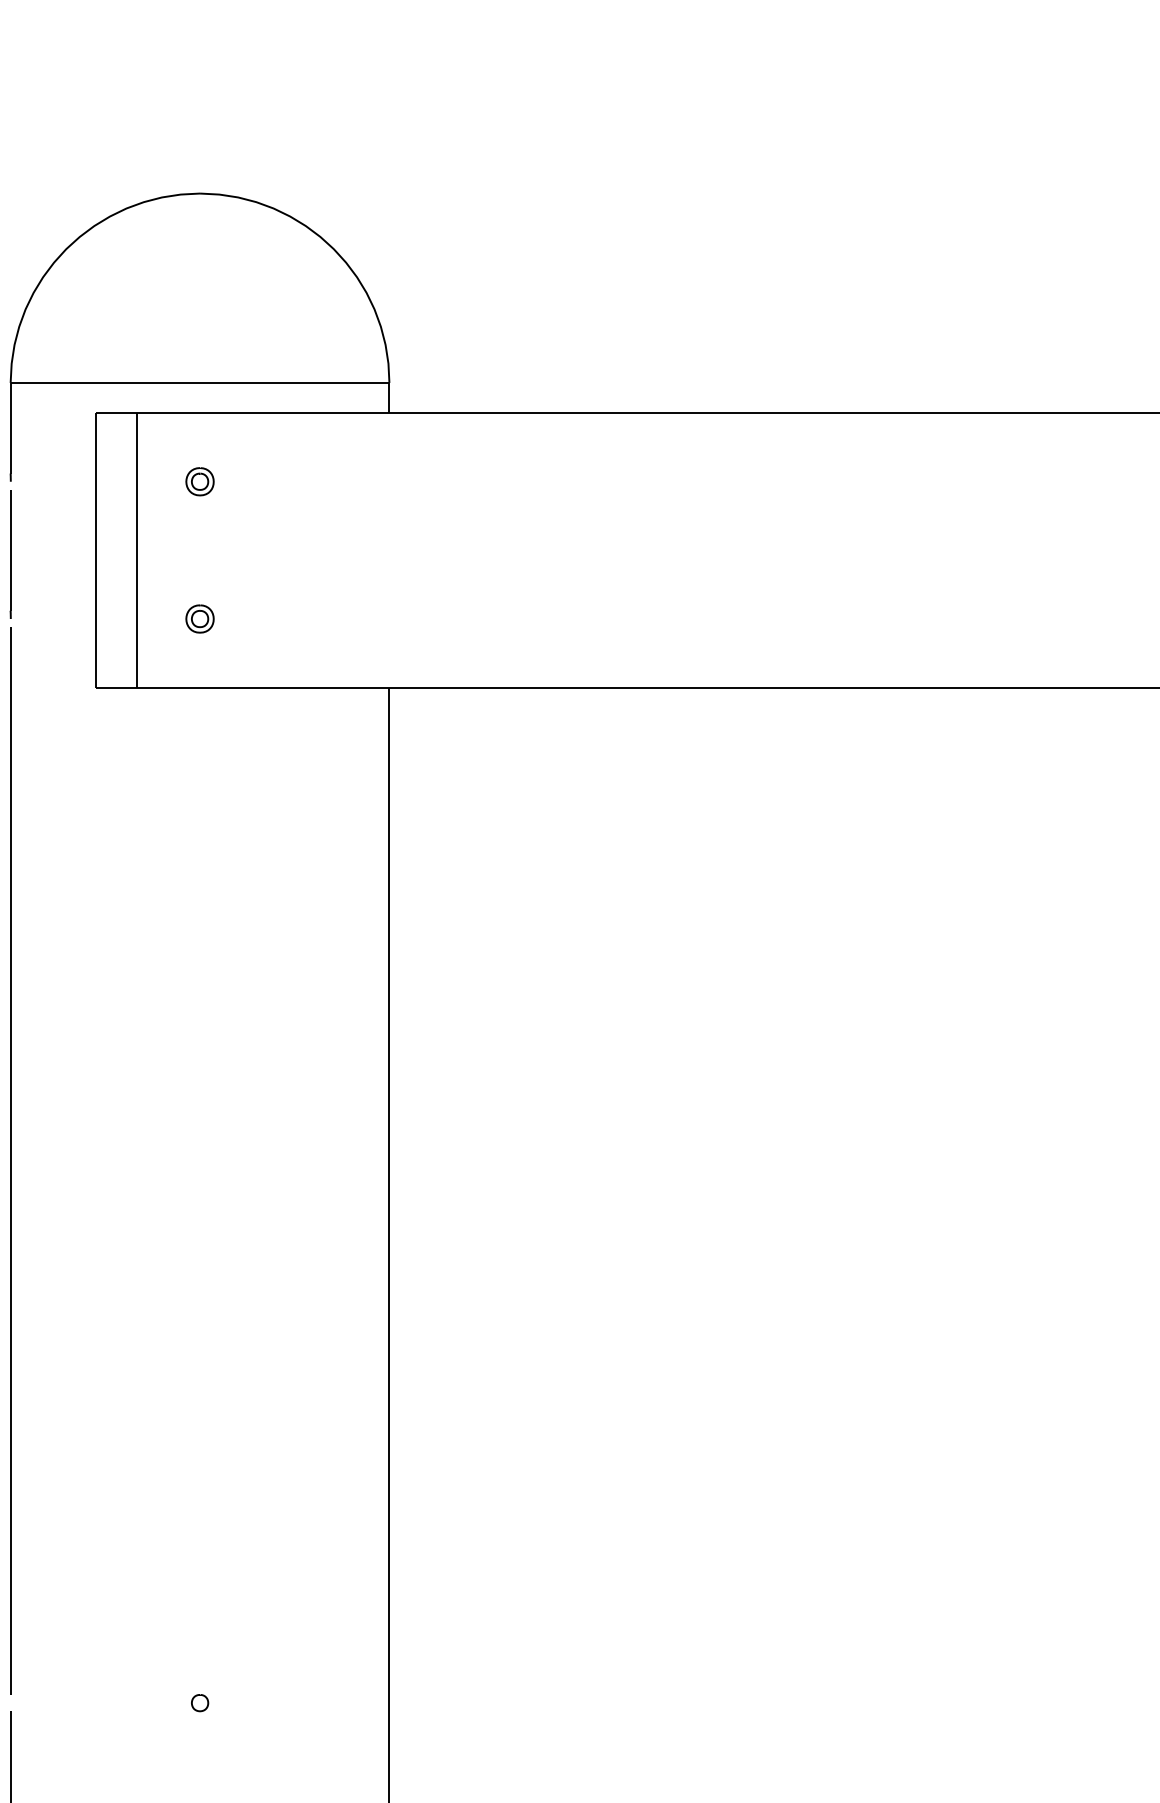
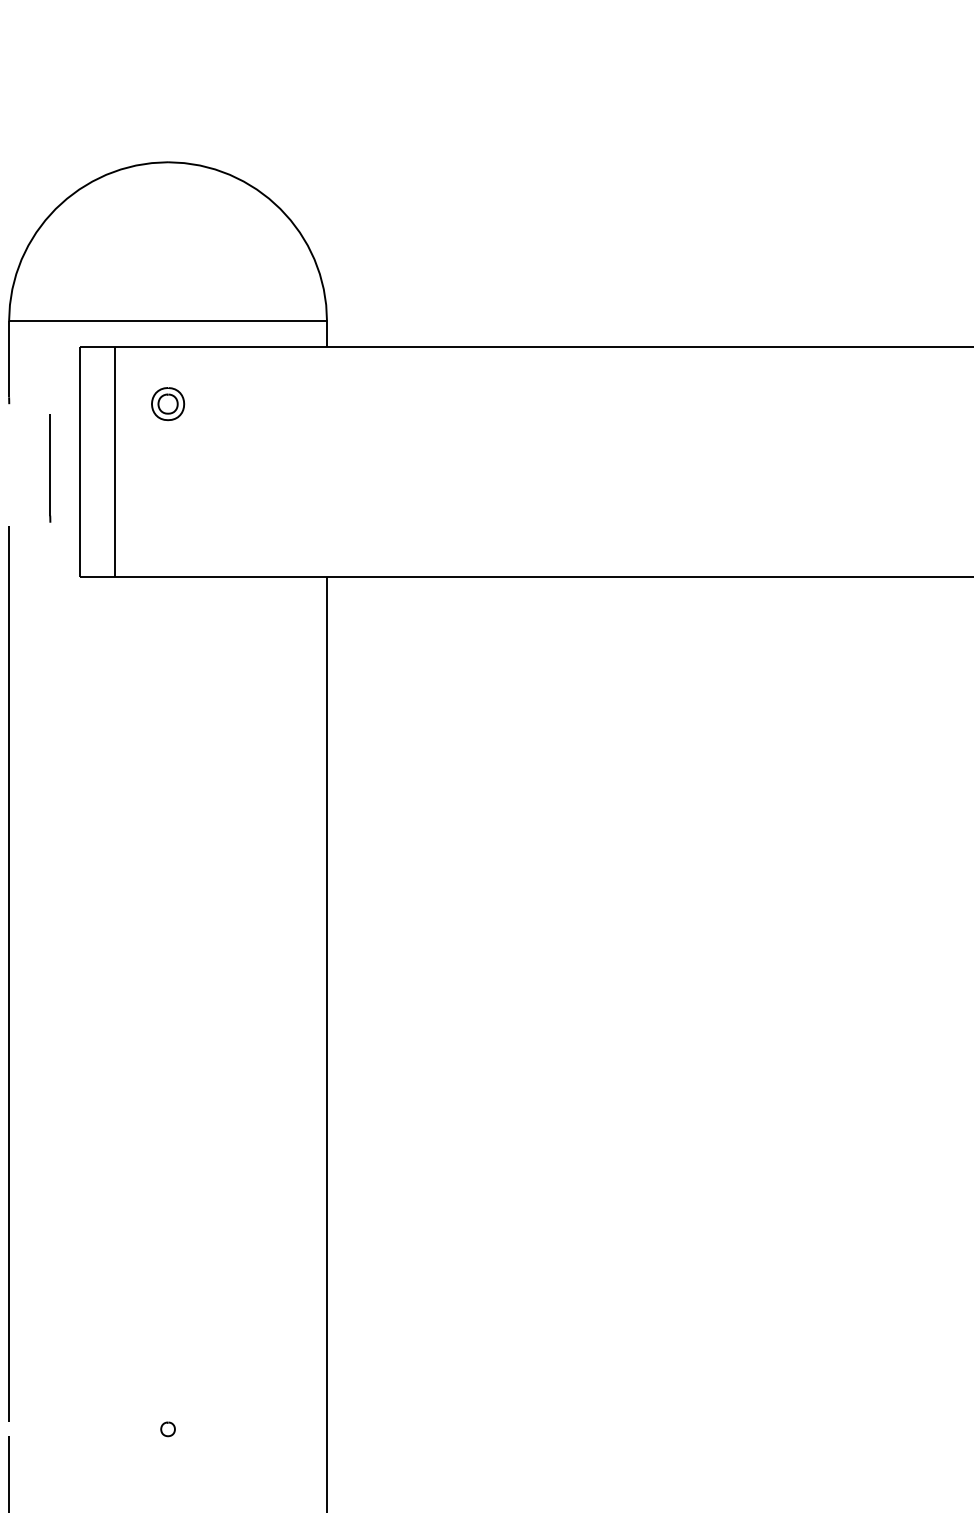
part: (199, 481) -> (167, 403), size x1.4
line: (10, 554) -> (50, 468), moved
part: (199, 618) -> (167, 518), removed

